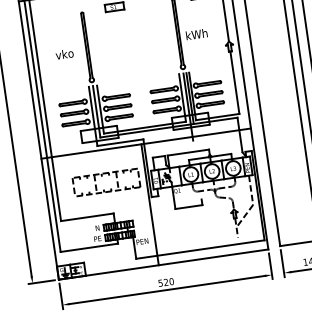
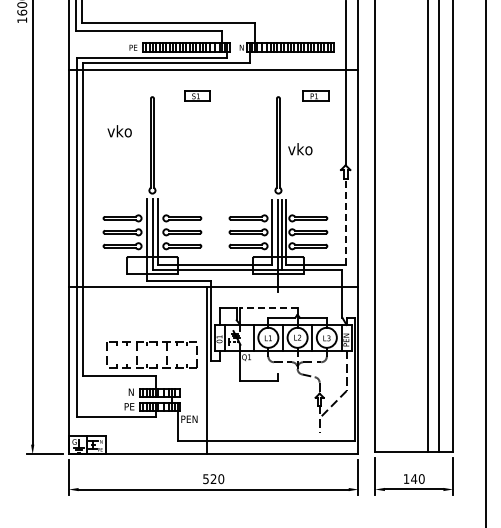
text: (196, 34) -> (303, 149), kWh -> vko
text: (64, 54) -> (119, 131), moved
line: (234, 82) -> (345, 221), solid -> dashed
line: (188, 152) -> (269, 307), solid -> dashed
part: (102, 176) -> (147, 345), moved

